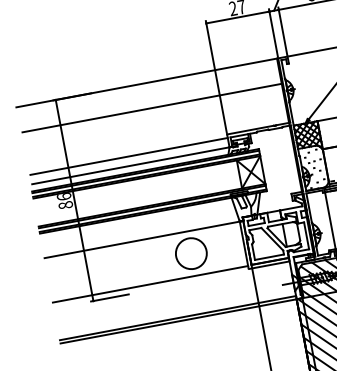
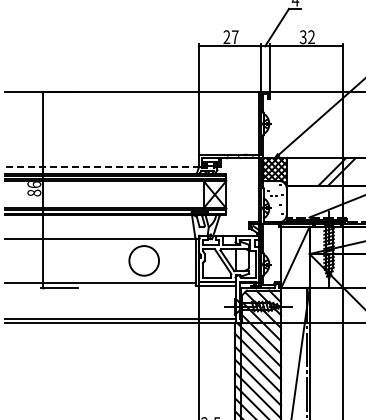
line: (151, 108) -> (132, 116), removed
line: (129, 156) -> (102, 158), removed
line: (131, 165) -> (103, 167), solid -> dashed

